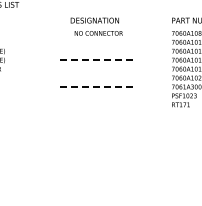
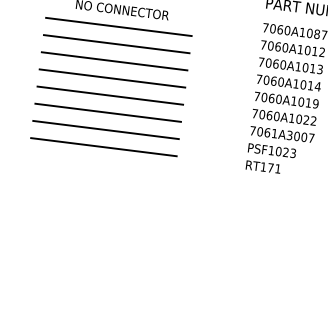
line: (97, 42) -> (117, 27), added
line: (97, 51) -> (115, 44), added
line: (98, 60) -> (115, 62), dashed -> solid
line: (97, 69) -> (111, 79), added
line: (97, 78) -> (109, 96), added
line: (98, 86) -> (109, 112), dashed -> solid
line: (97, 95) -> (105, 129), added
line: (97, 104) -> (102, 146), added

